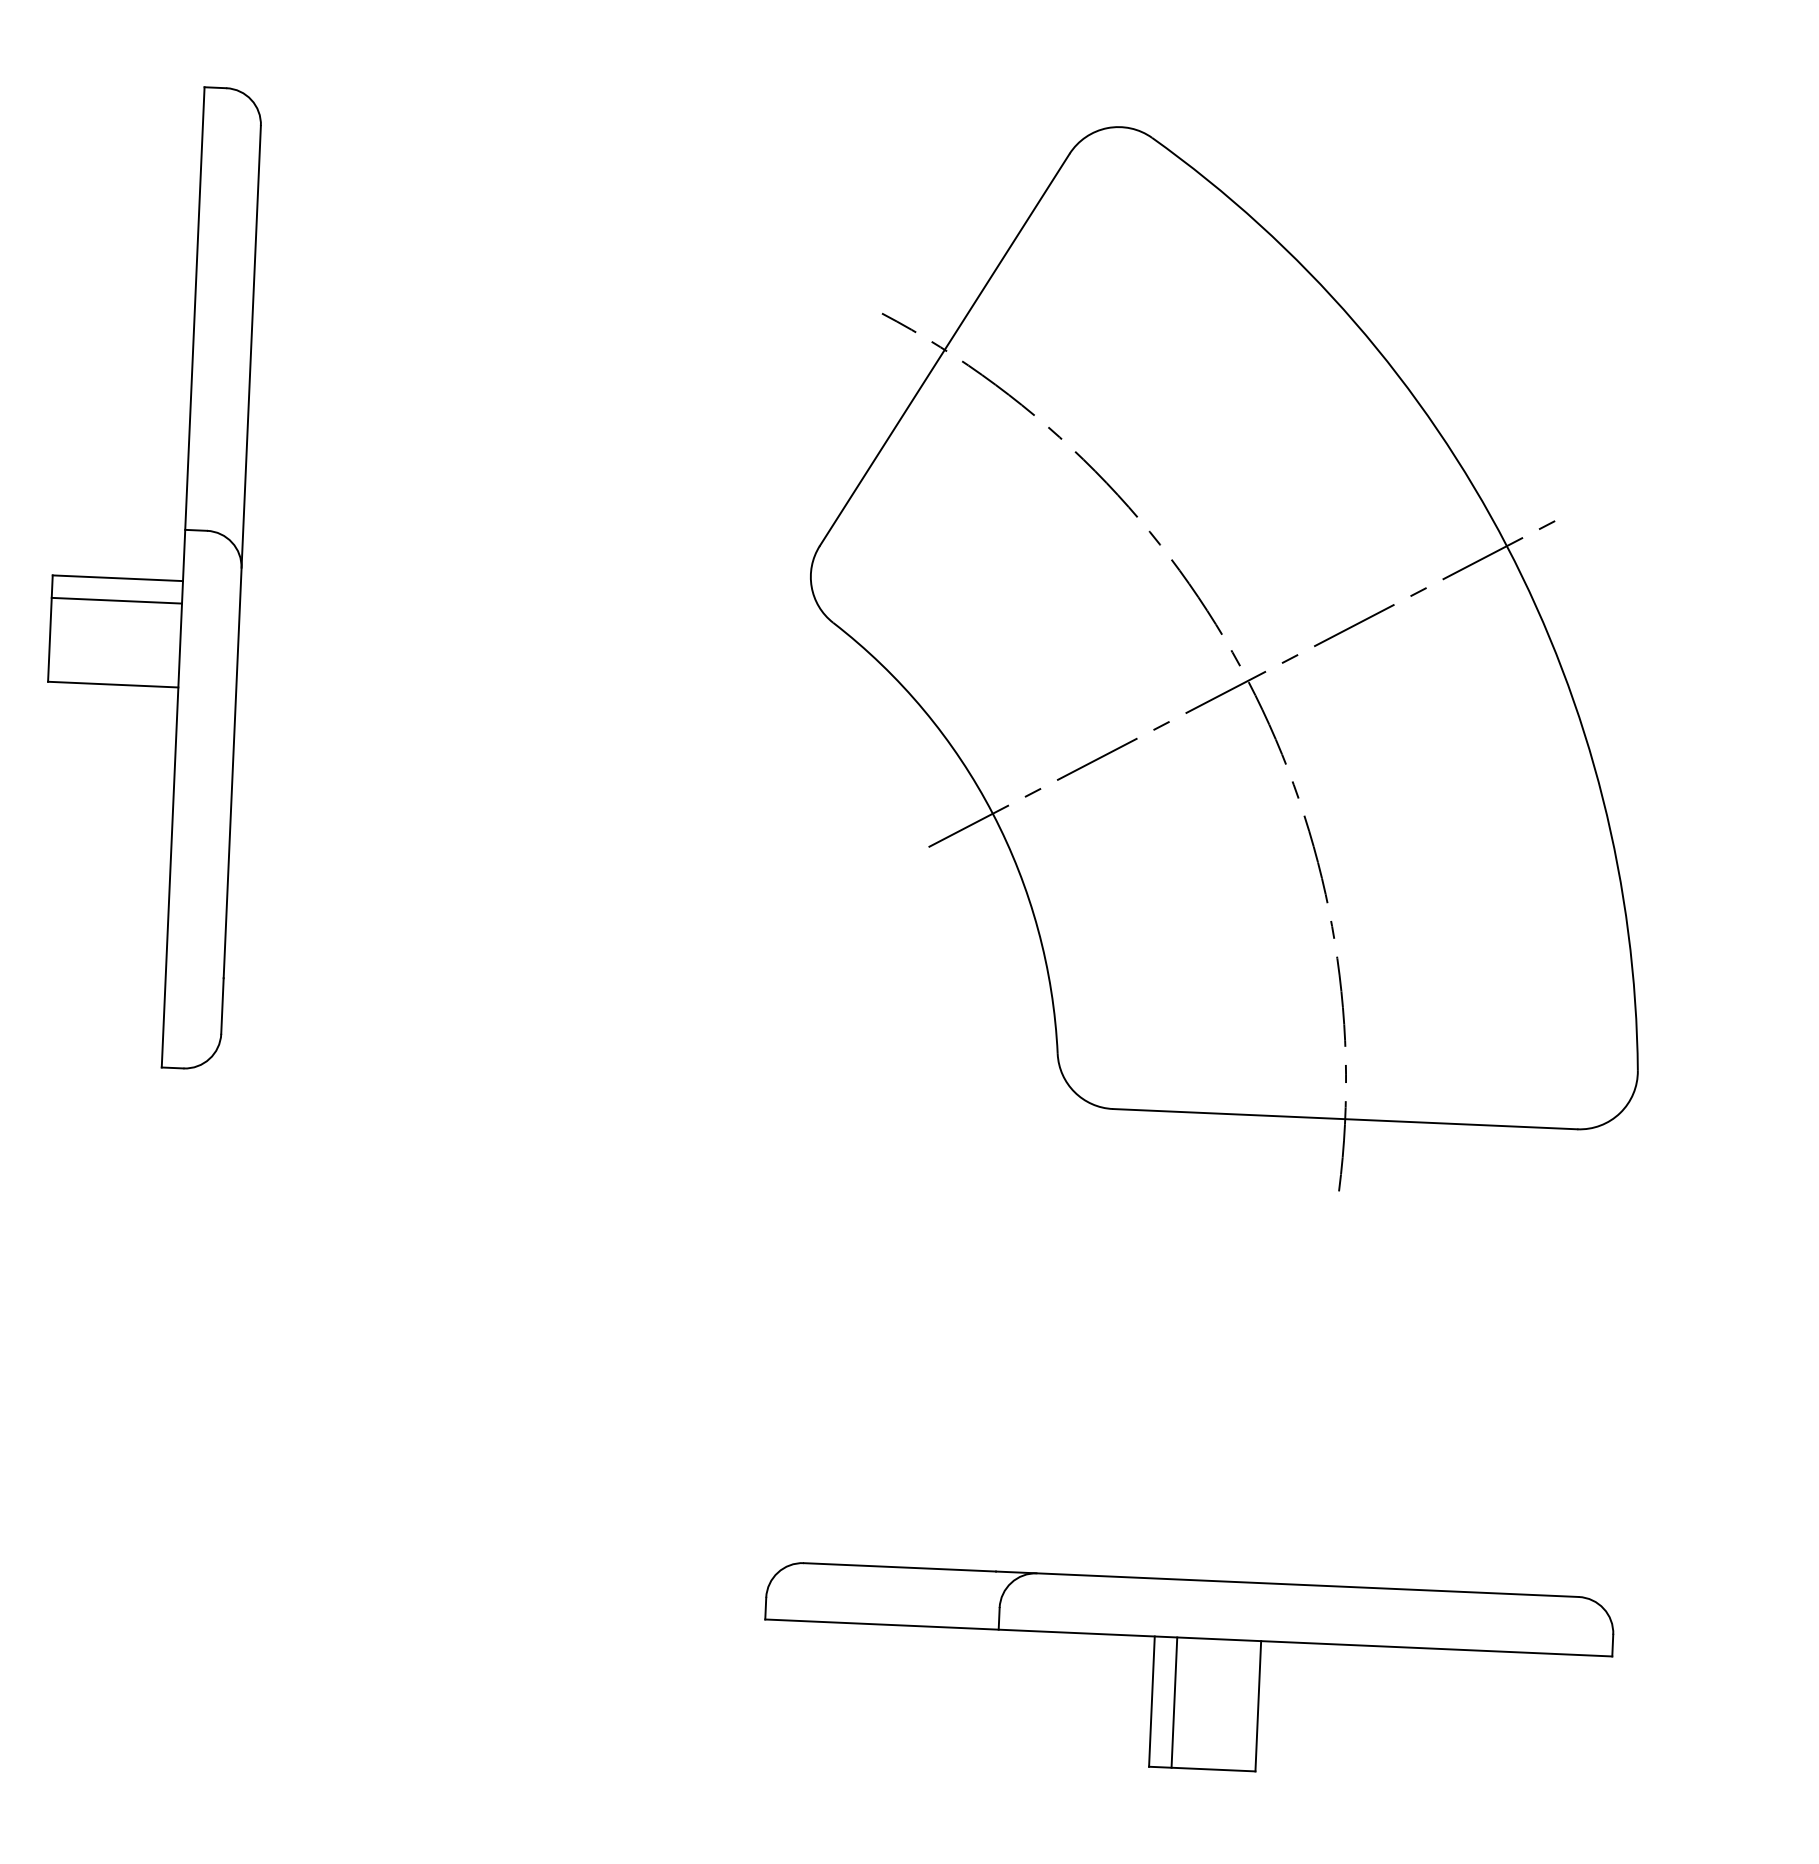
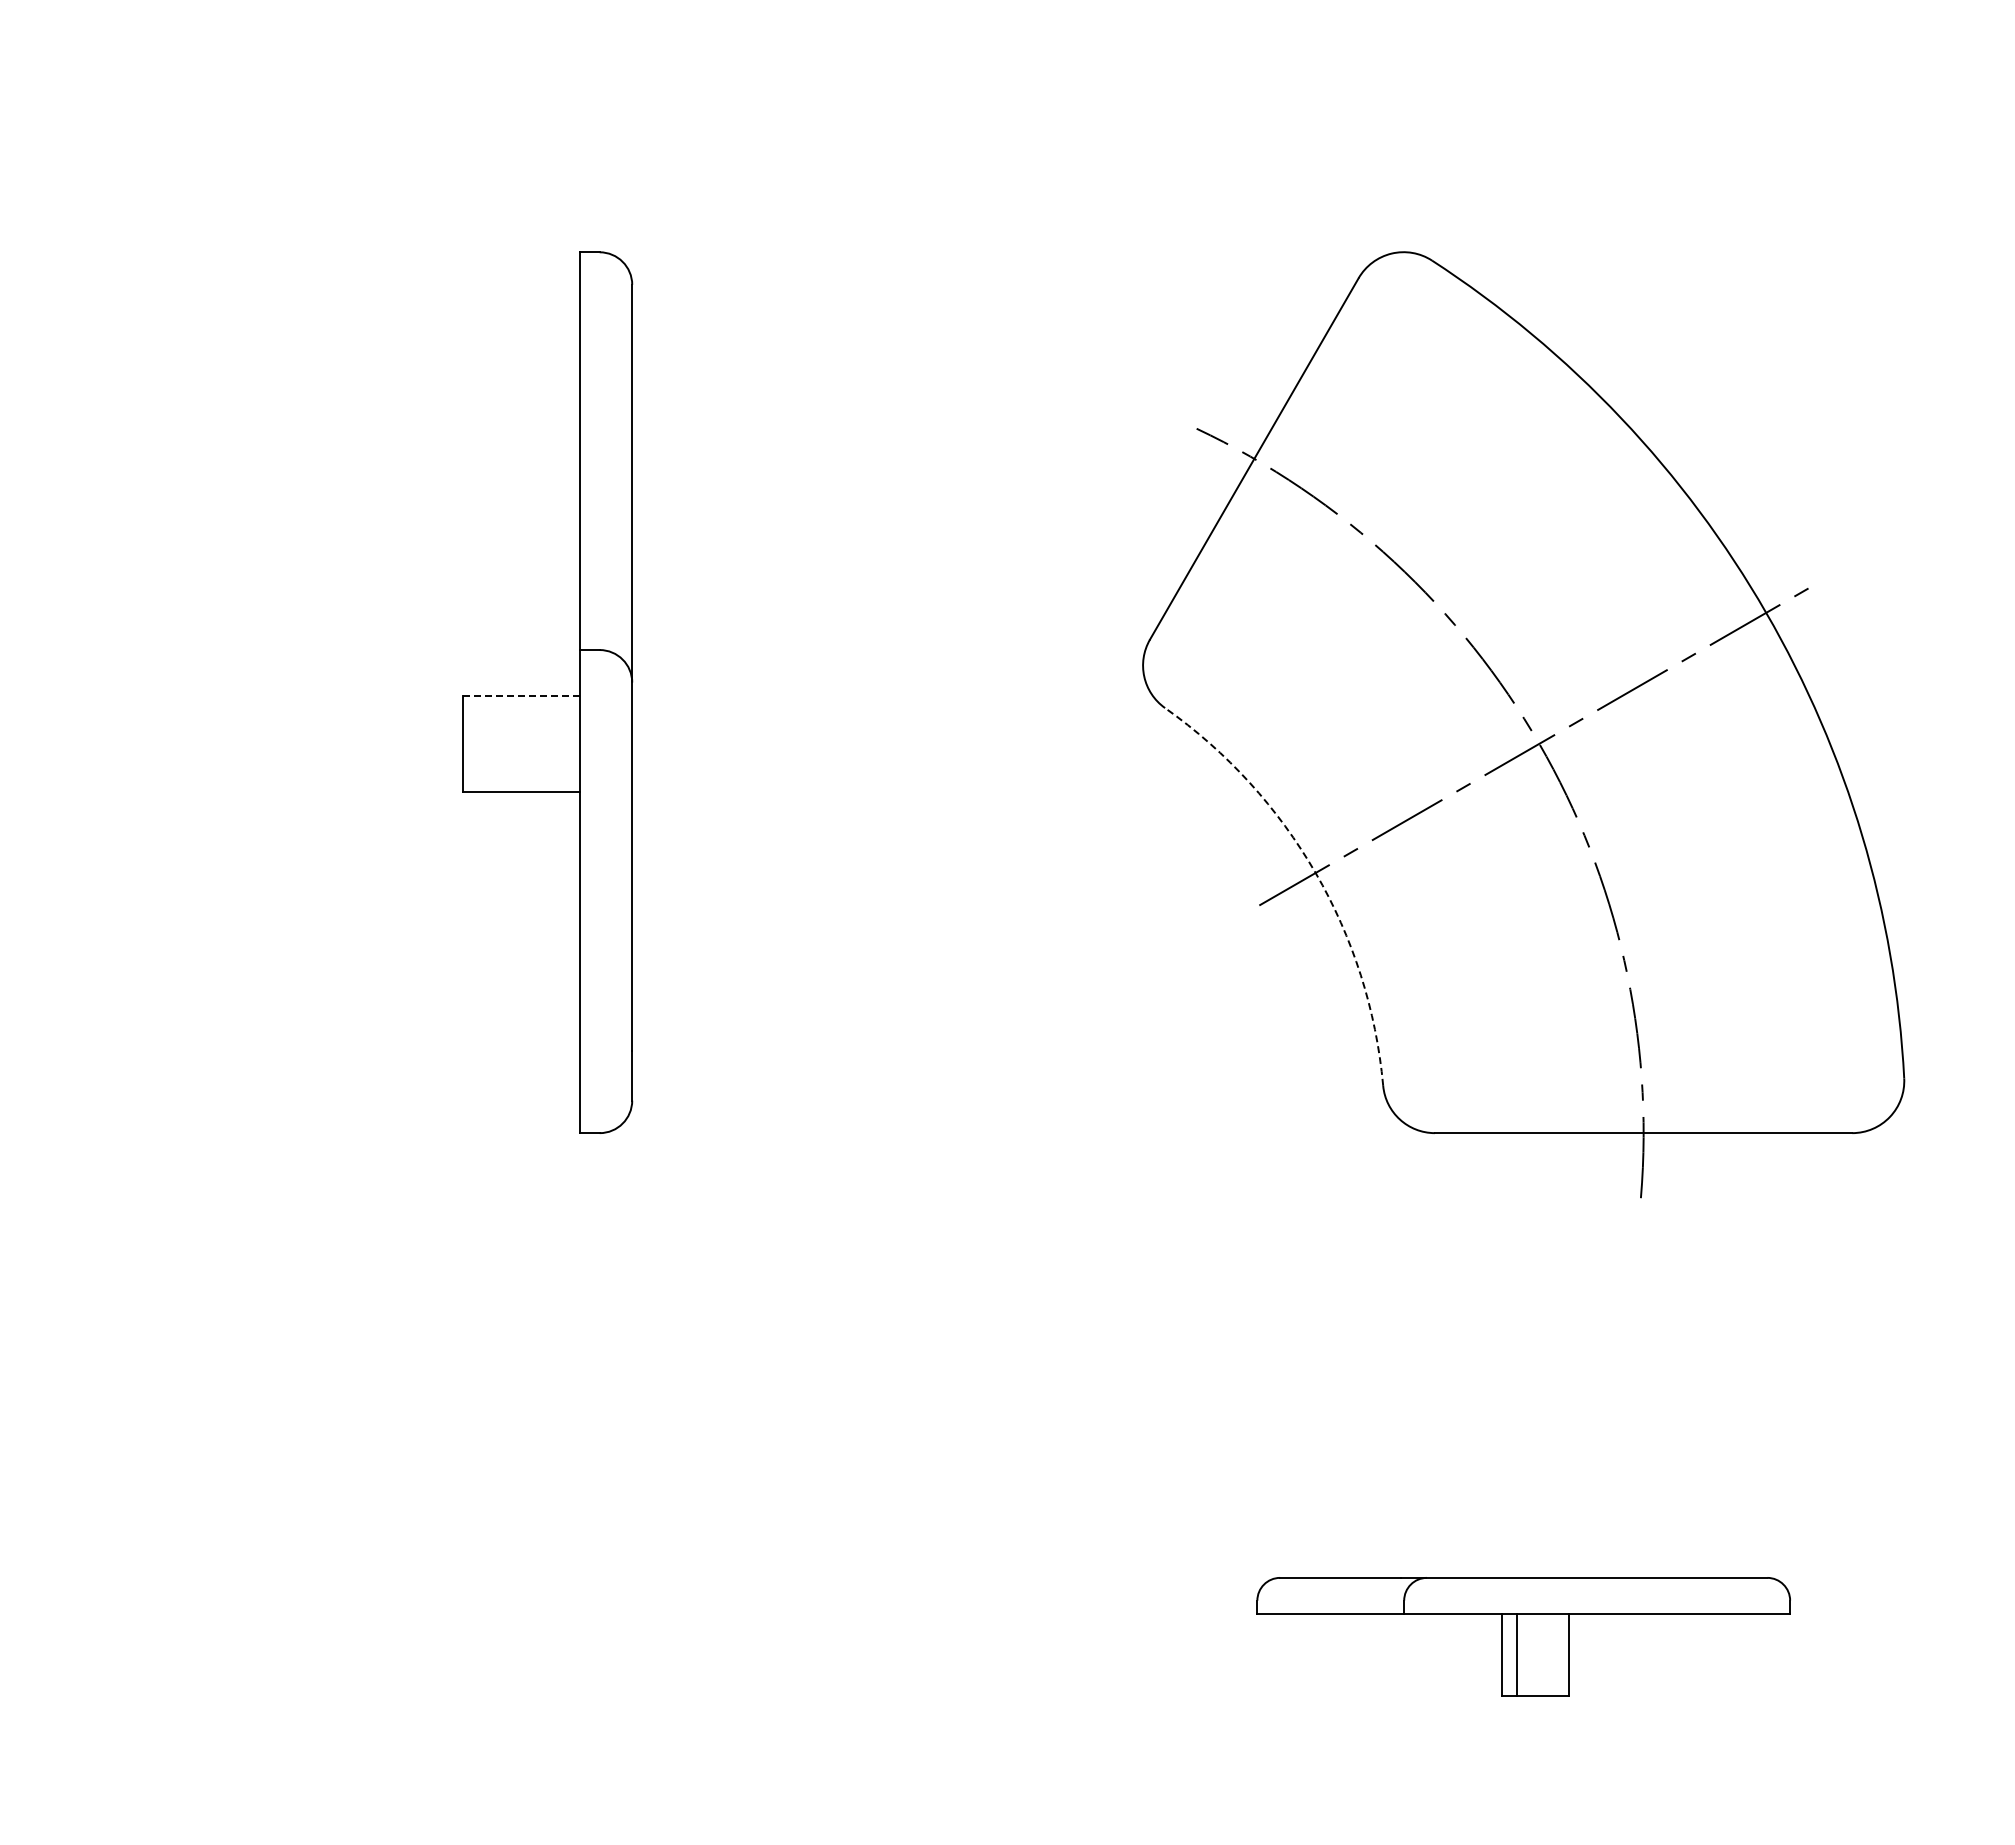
line: (117, 578) -> (521, 696), solid -> dashed
line: (116, 600) -> (521, 716), removed
arc: (992, 814) -> (1315, 873), solid -> dashed
part: (1187, 1673) -> (1523, 1636), size x0.7

